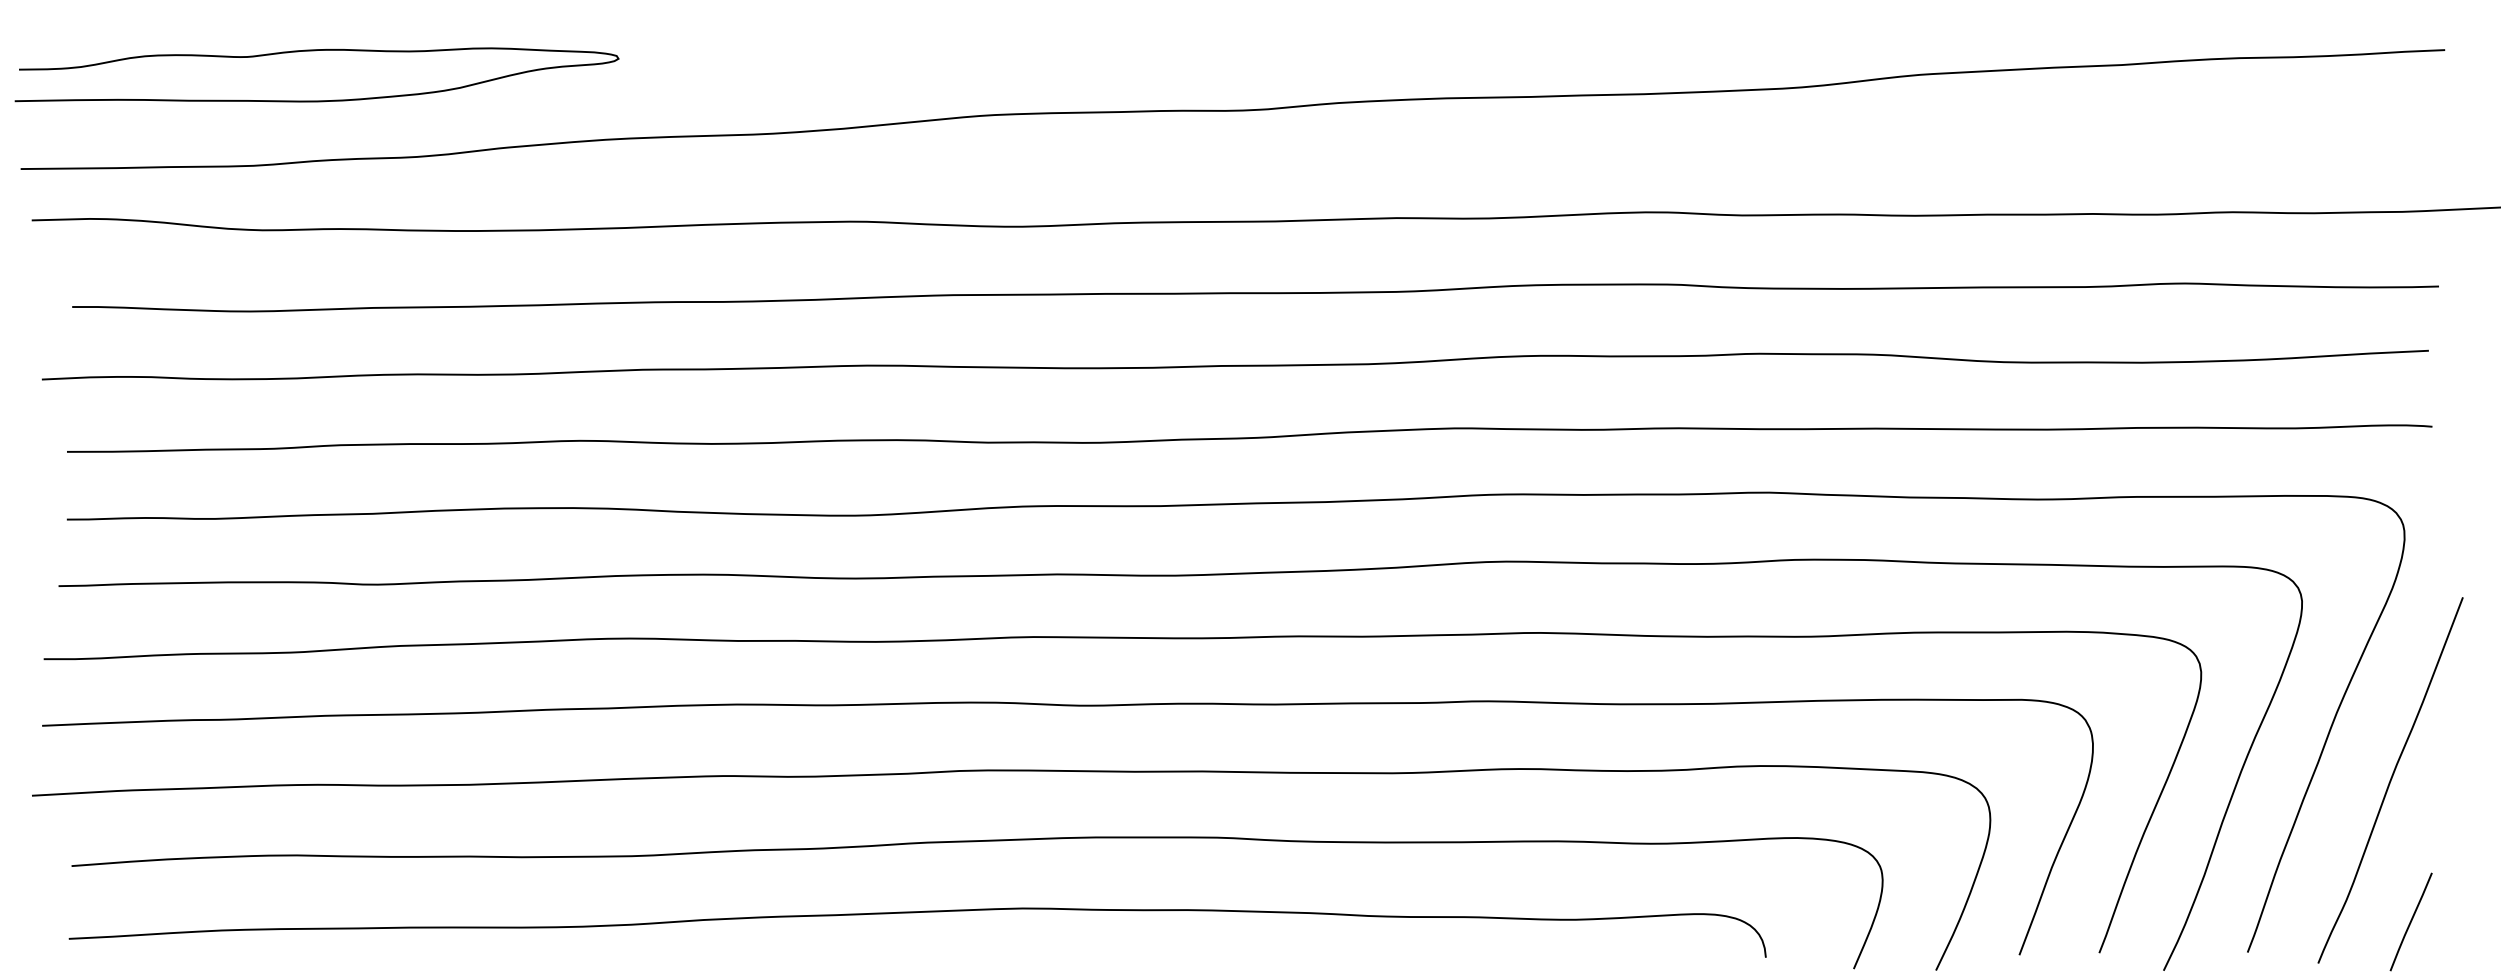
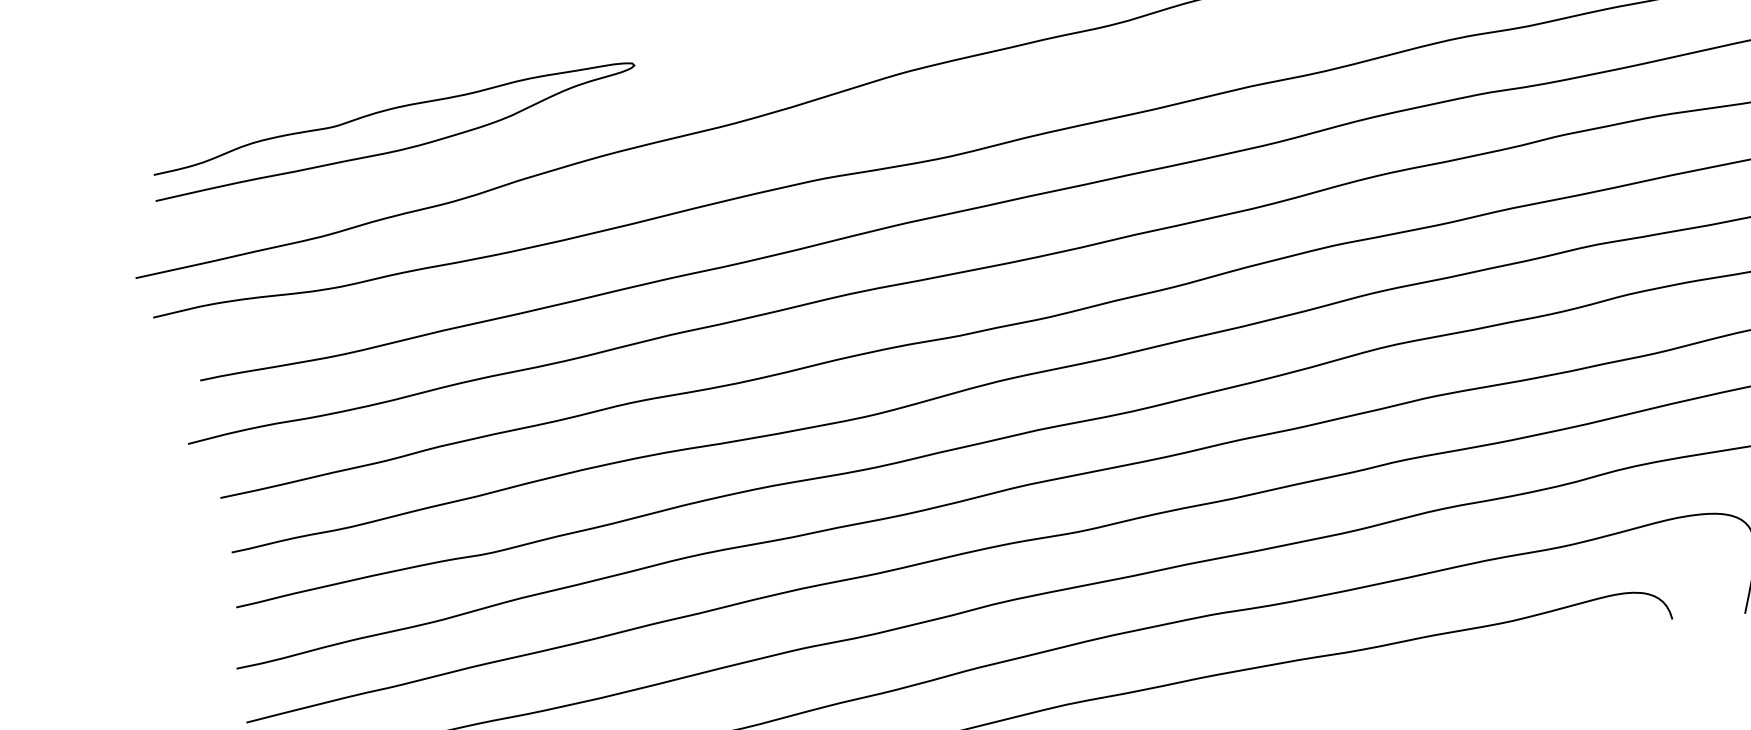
curve: (315, 51) -> (389, 110), moved

